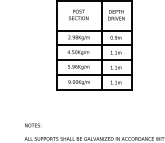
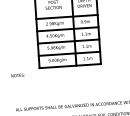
text: (32, 125) -> (17, 75), moved

